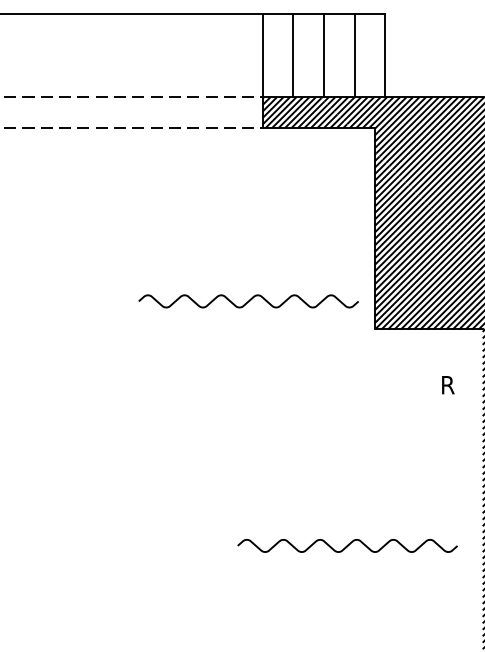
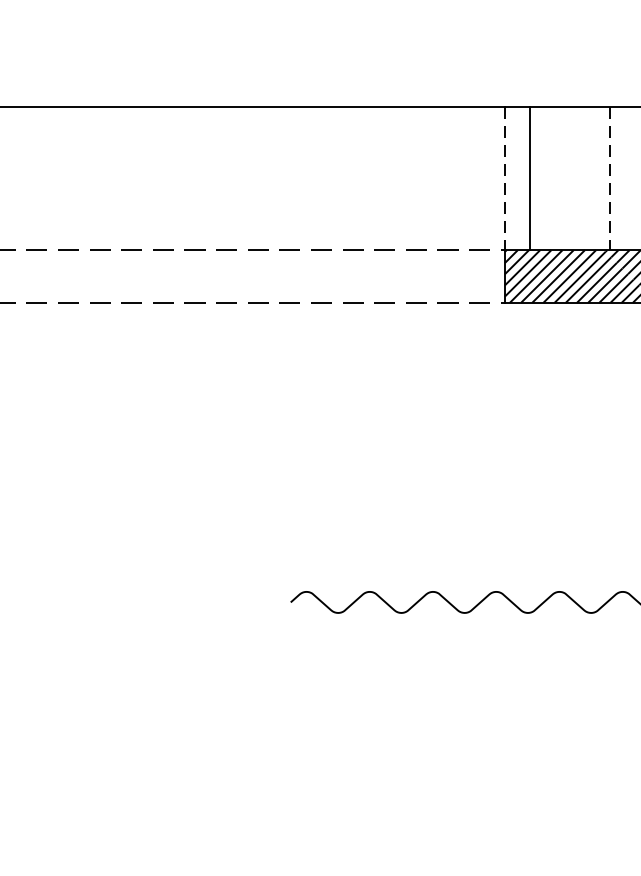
line: (262, 55) -> (504, 177), solid -> dashed
line: (293, 55) -> (530, 177), moved
line: (323, 55) -> (609, 177), solid -> dashed

